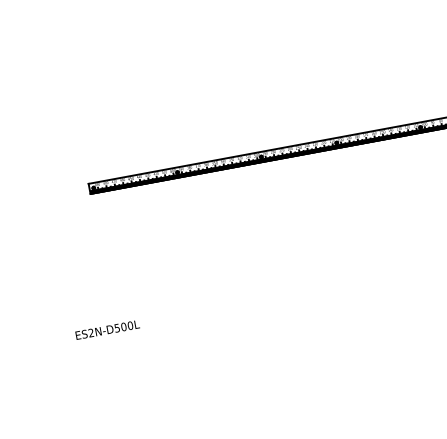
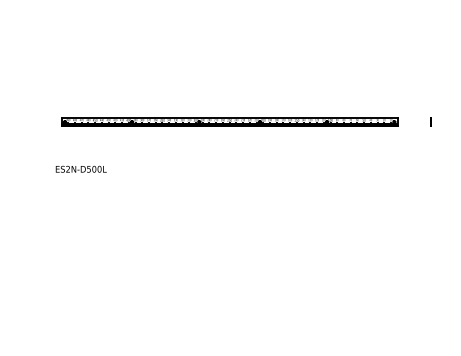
text: (106, 329) -> (80, 168), moved

